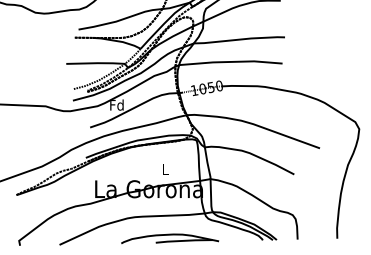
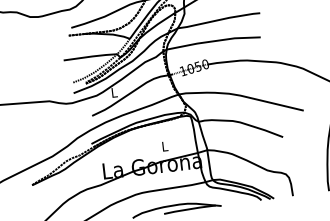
text: (116, 104) -> (113, 92), Fd -> L

